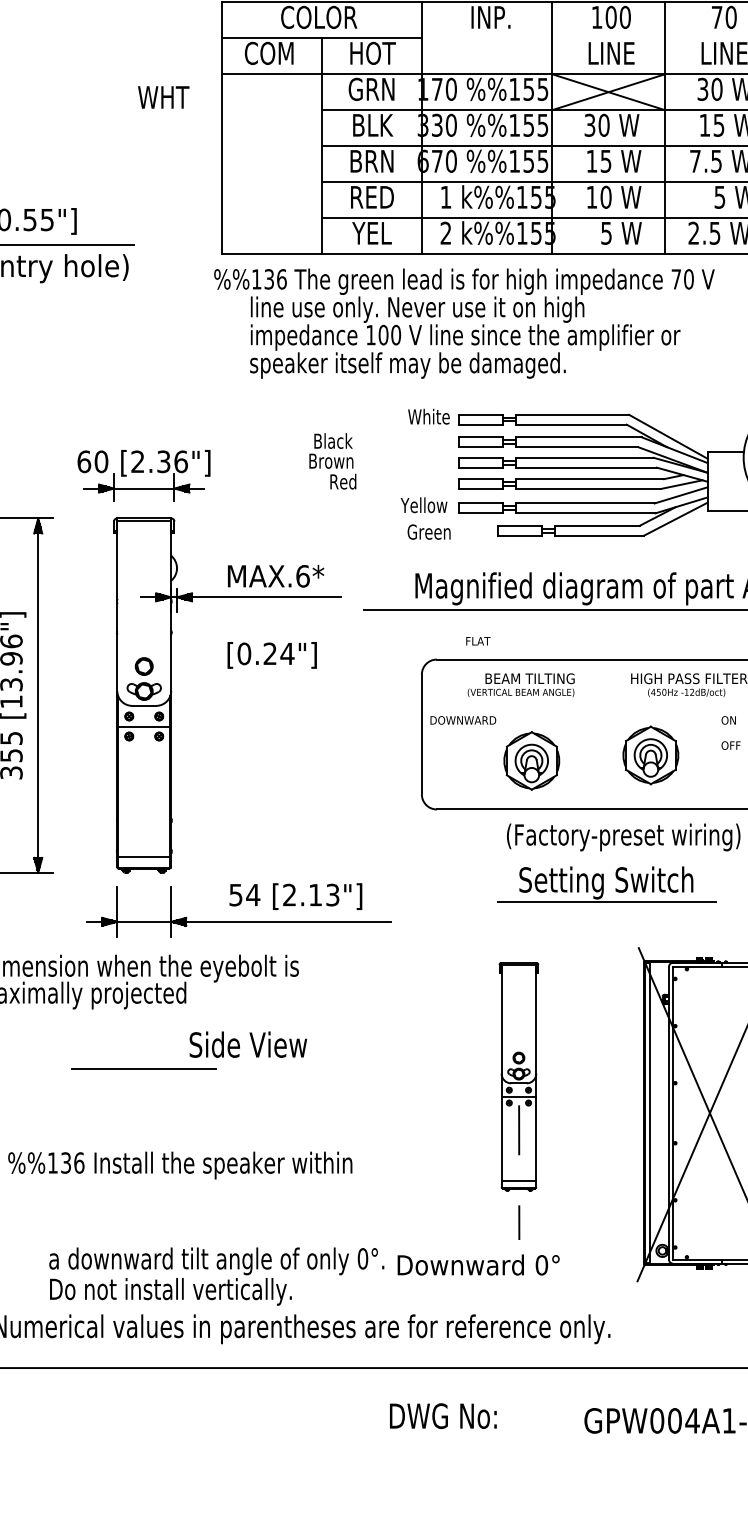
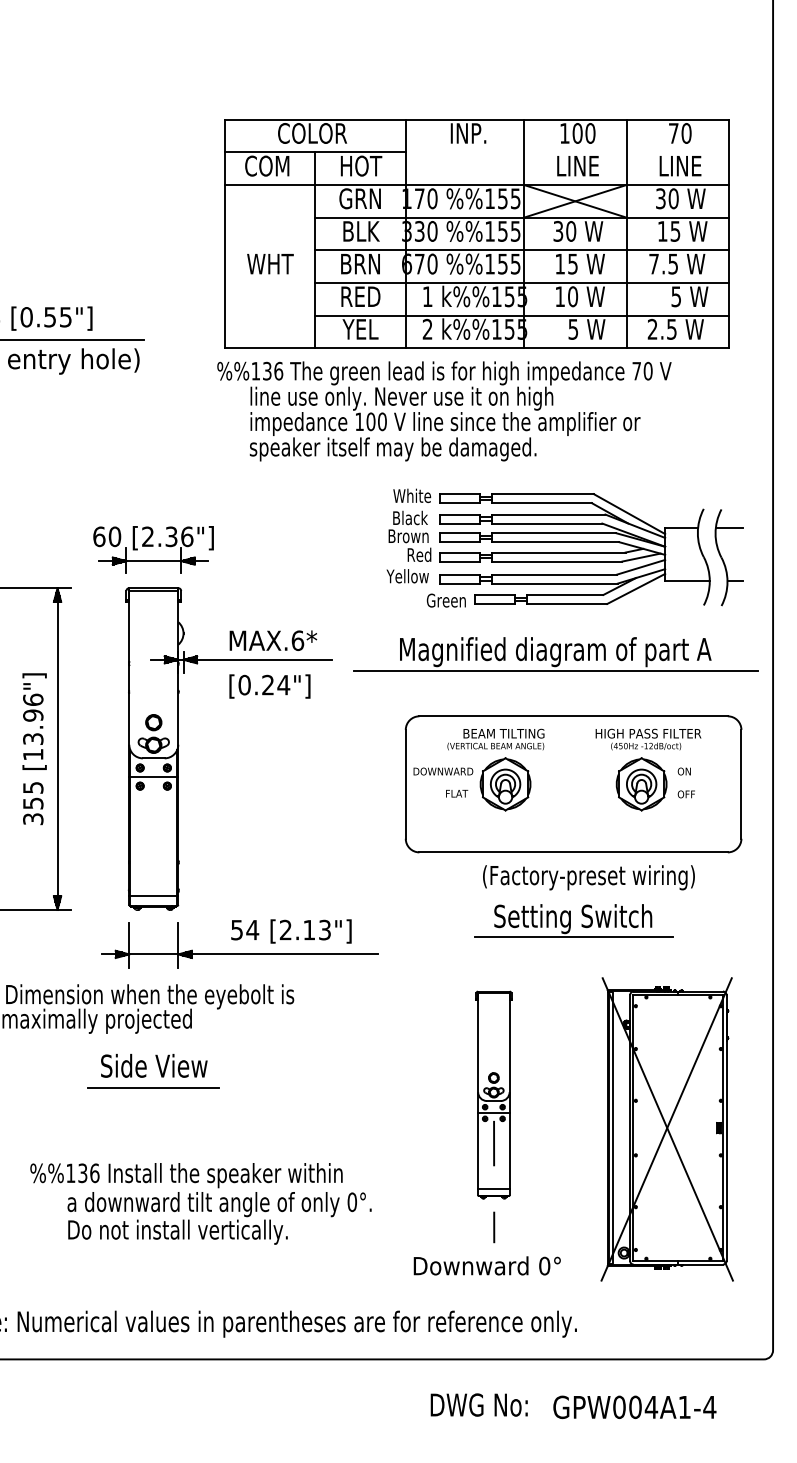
text: (163, 97) -> (270, 264), moved
text: (332, 460) -> (409, 535), moved
text: (428, 531) -> (445, 600), moved
text: (478, 641) -> (457, 793), moved
text: (271, 655) -> (269, 686), moved
part: (650, 755) -> (641, 784), moved
part: (531, 761) -> (505, 784), moved
text: (248, 1044) -> (154, 1065), moved
text: (477, 1264) -> (486, 1265), moved
text: (216, 1276) -> (219, 1218), moved
text: (442, 1415) -> (478, 1404), moved

